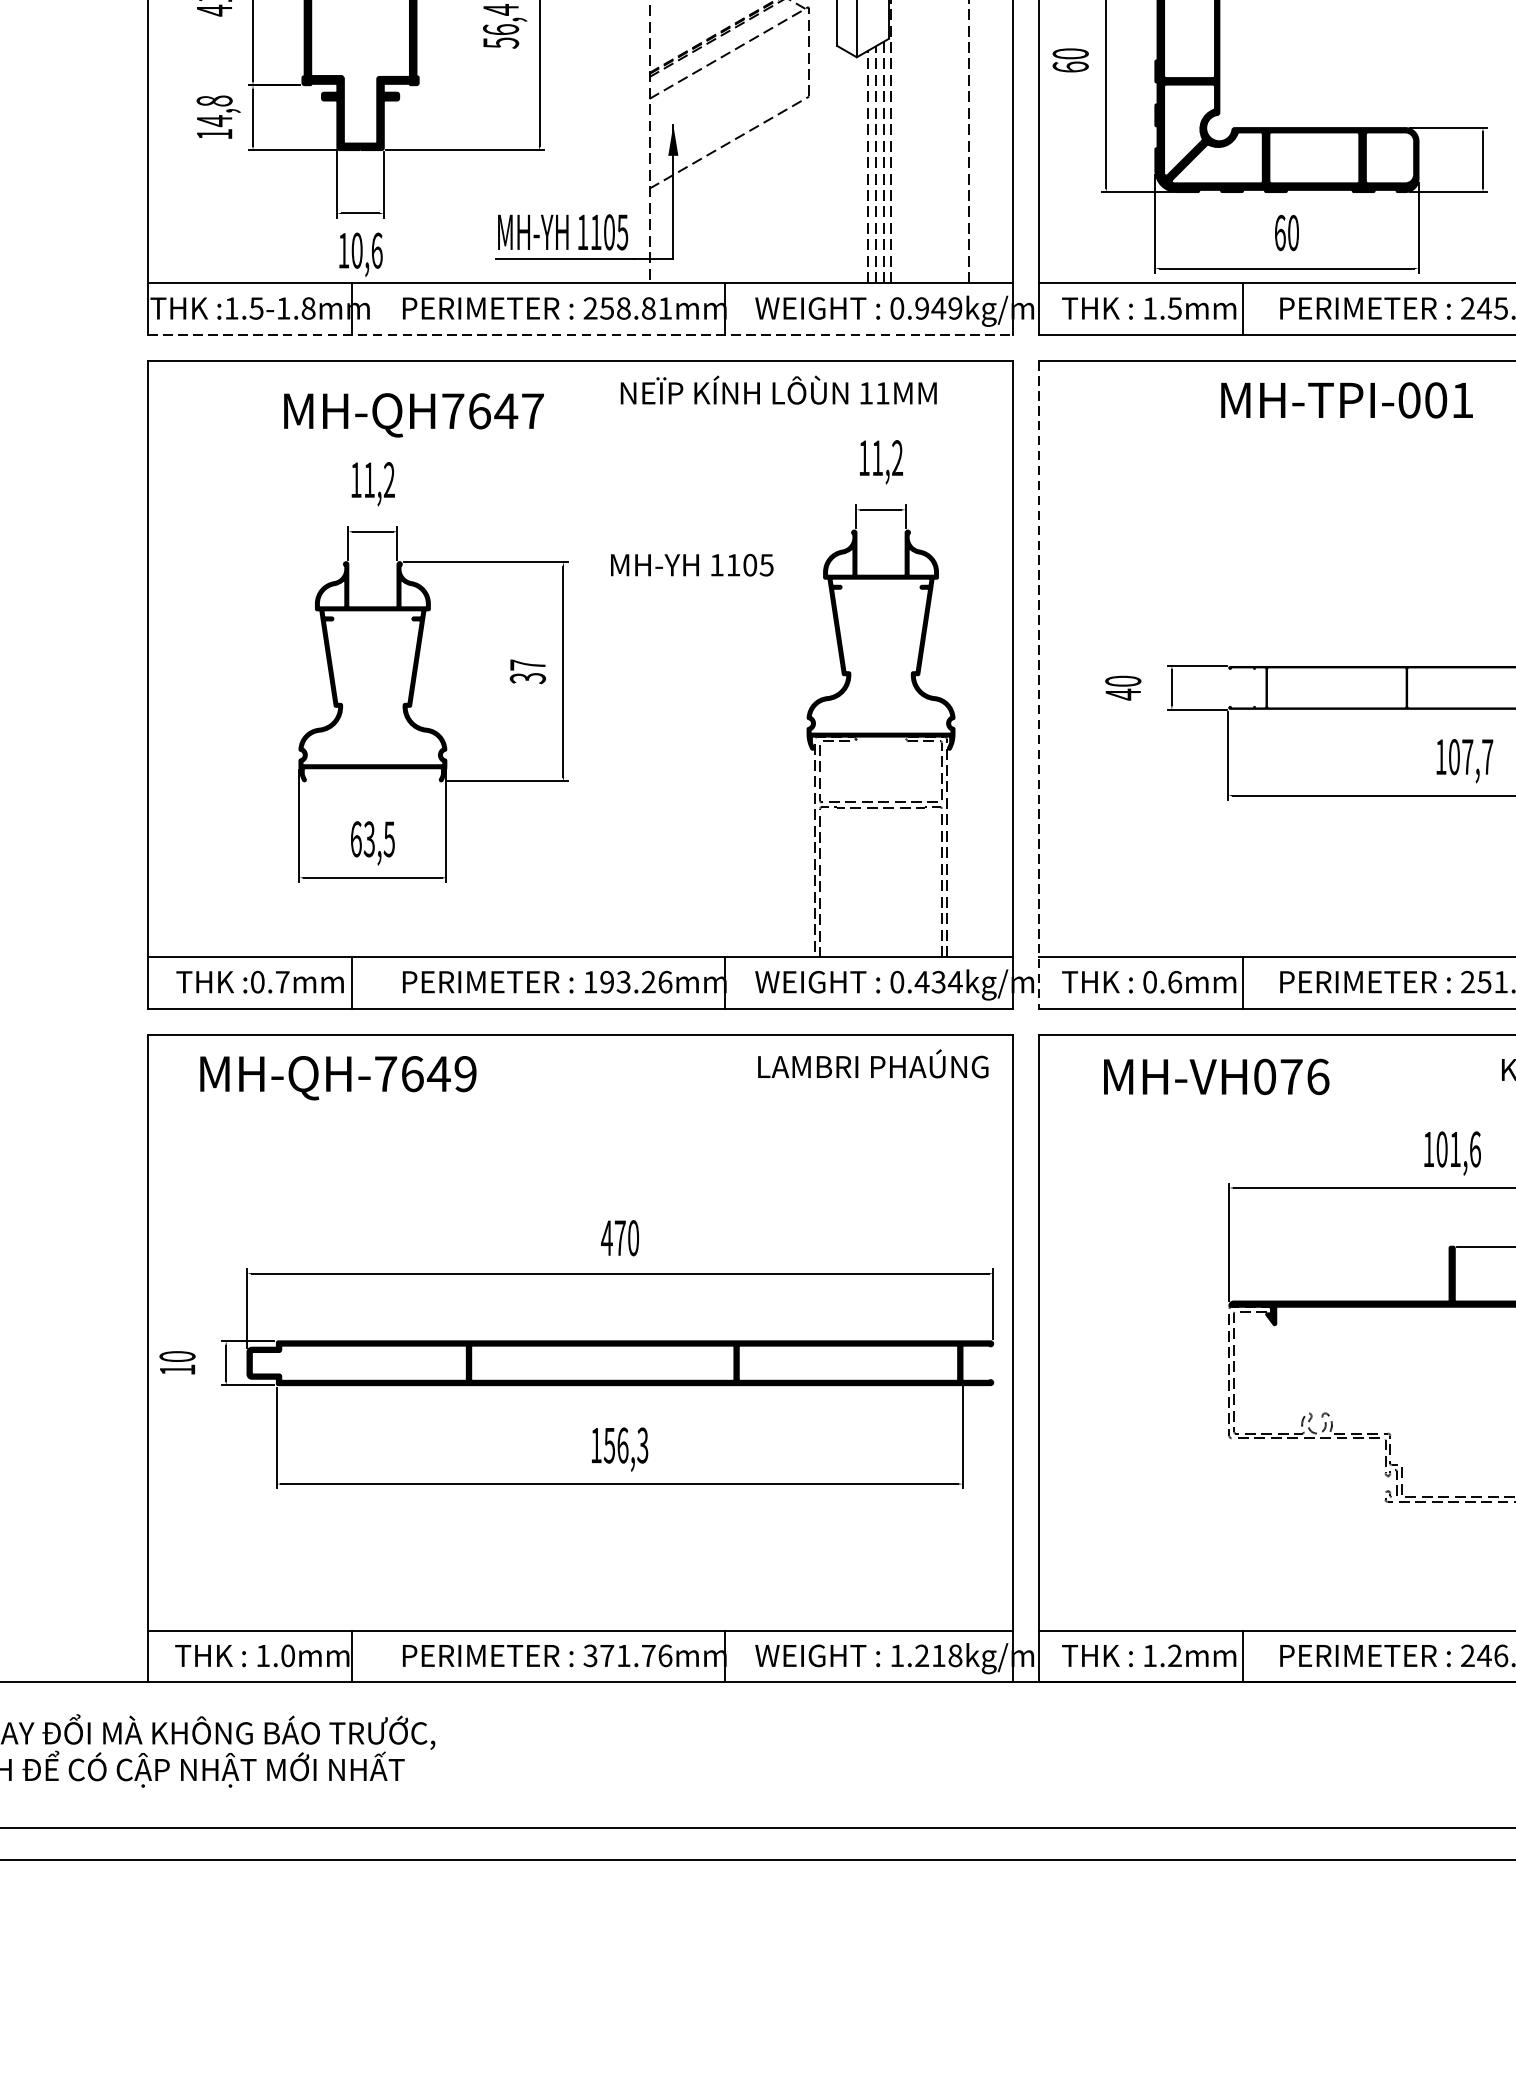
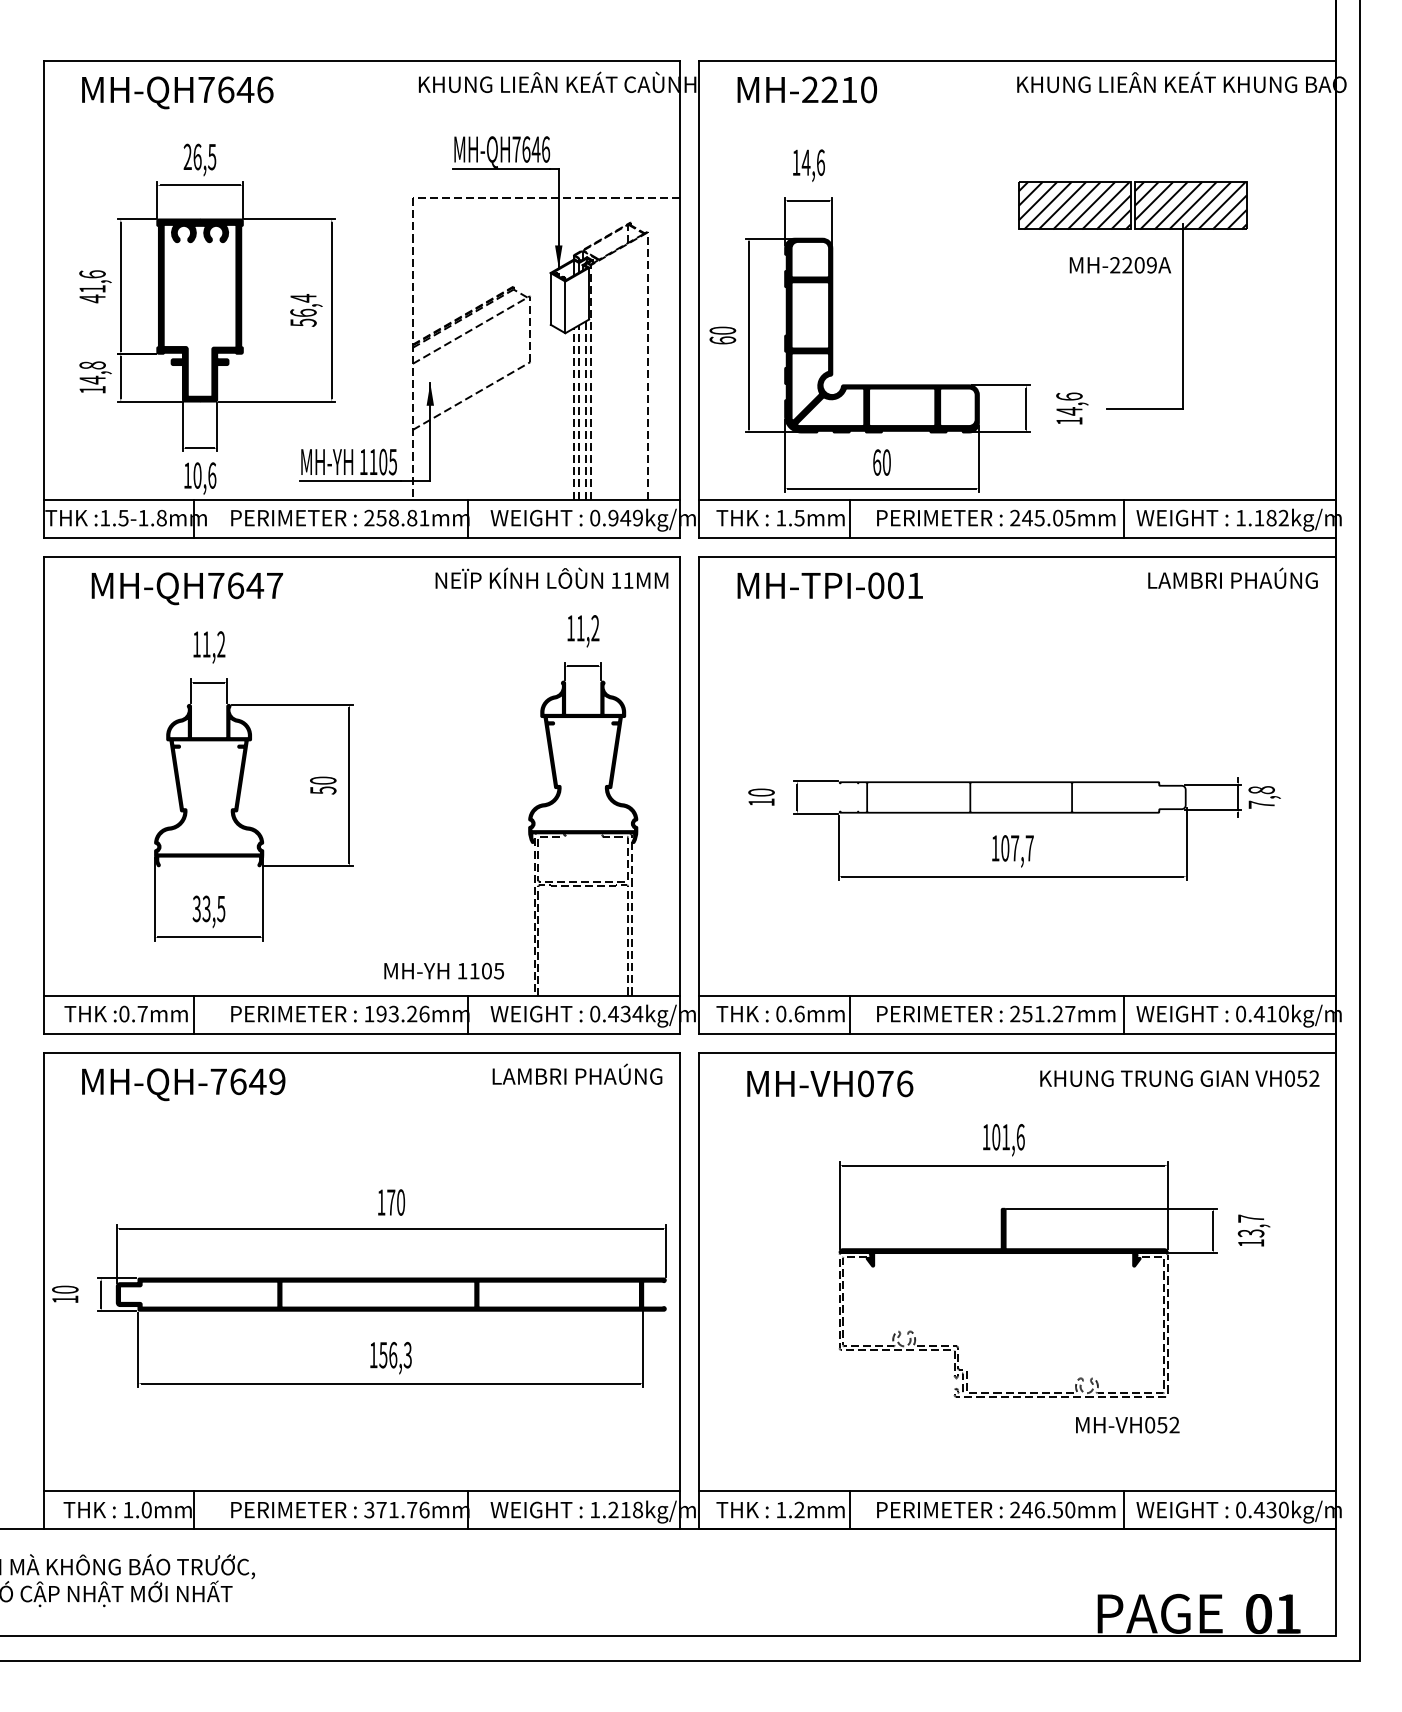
line: (581, 334) -> (362, 537), dashed -> solid
text: (778, 389) -> (551, 577), moved
text: (1345, 399) -> (829, 585), moved
text: (414, 414) -> (187, 588), moved
text: (691, 564) -> (443, 970), moved
text: (528, 671) -> (323, 785), 37 -> 50
line: (1038, 685) -> (699, 795), dashed -> solid
text: (1123, 694) -> (761, 802), 40 -> 10
text: (355, 838) -> (196, 908), 63,5 -> 33,5
text: (607, 1238) -> (381, 1202), 470 -> 170

